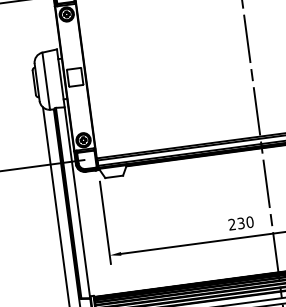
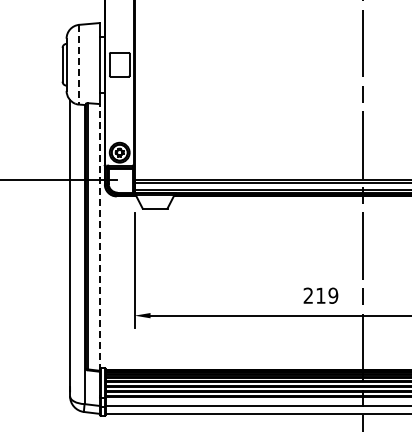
line: (46, 81) -> (79, 64), solid -> dashed
line: (77, 202) -> (99, 236), solid -> dashed
text: (245, 222) -> (327, 295), 230 -> 219

